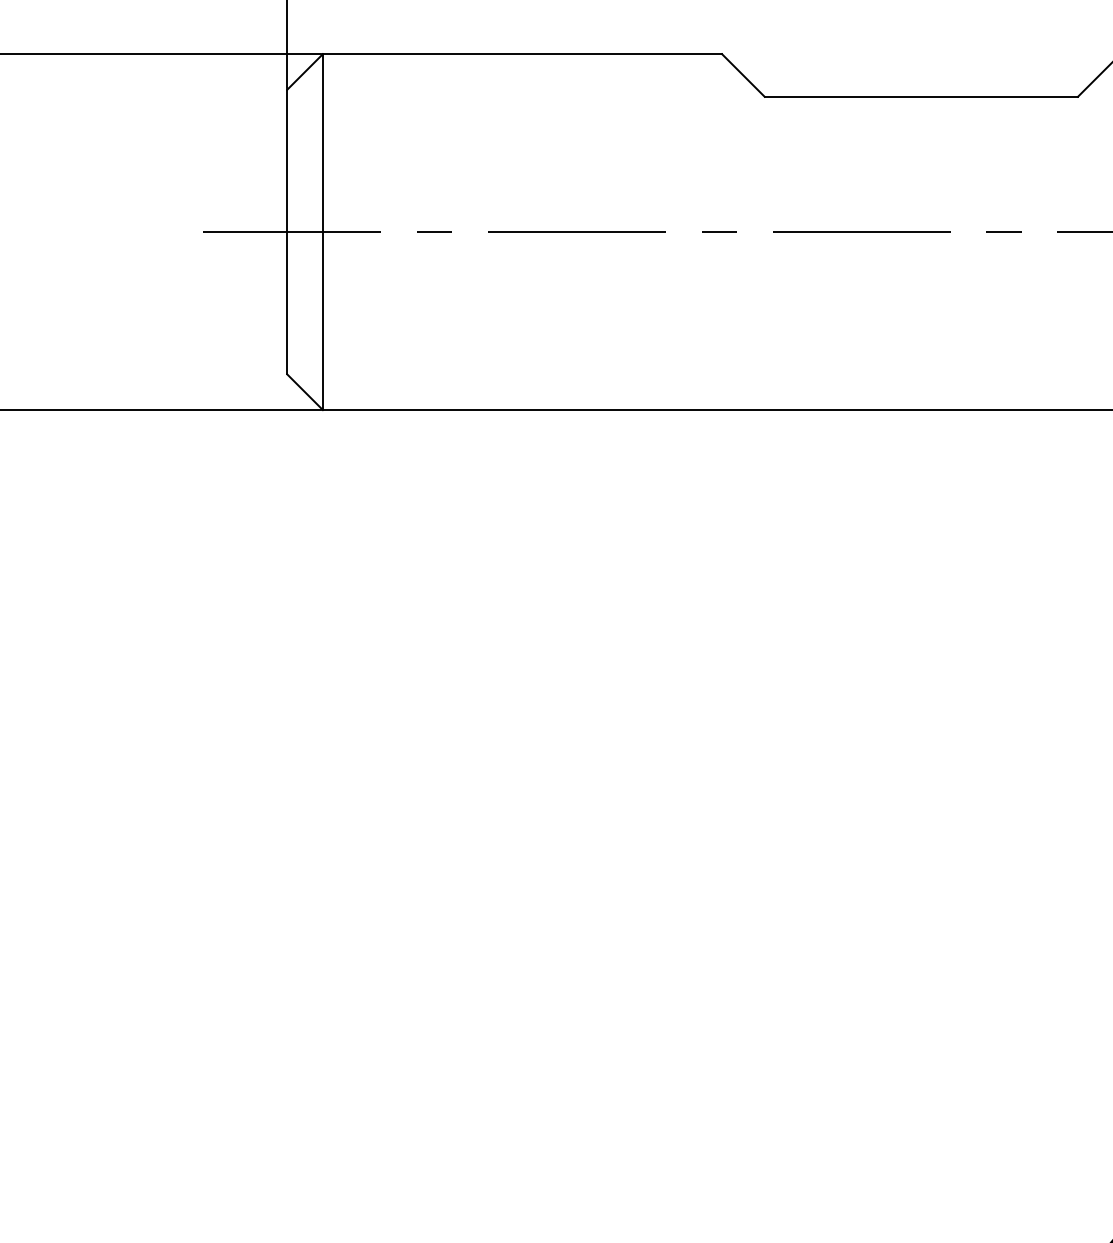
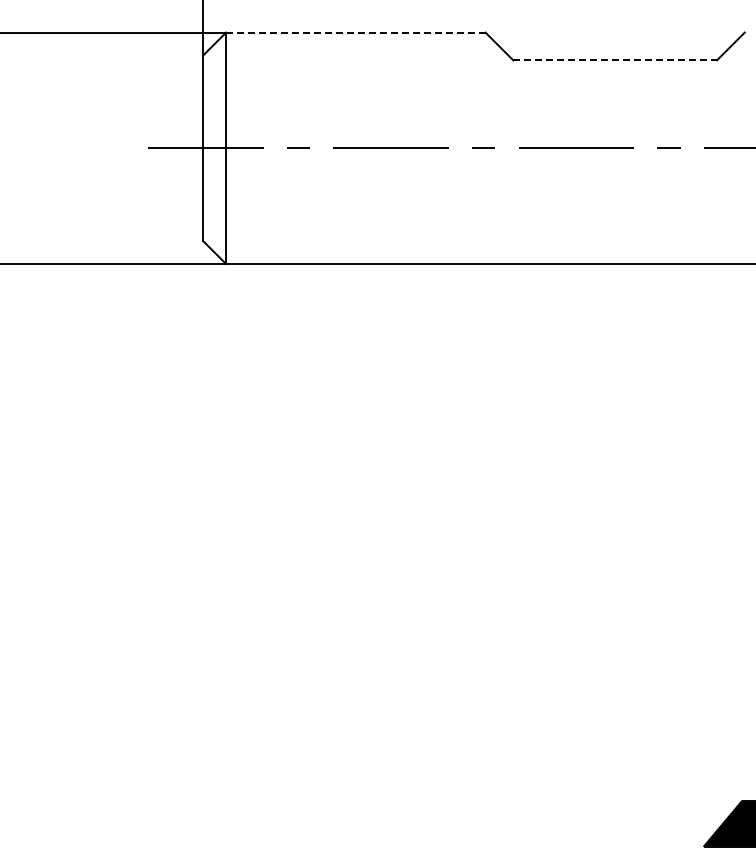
line: (521, 53) -> (355, 32), solid -> dashed
line: (921, 97) -> (615, 60), solid -> dashed

